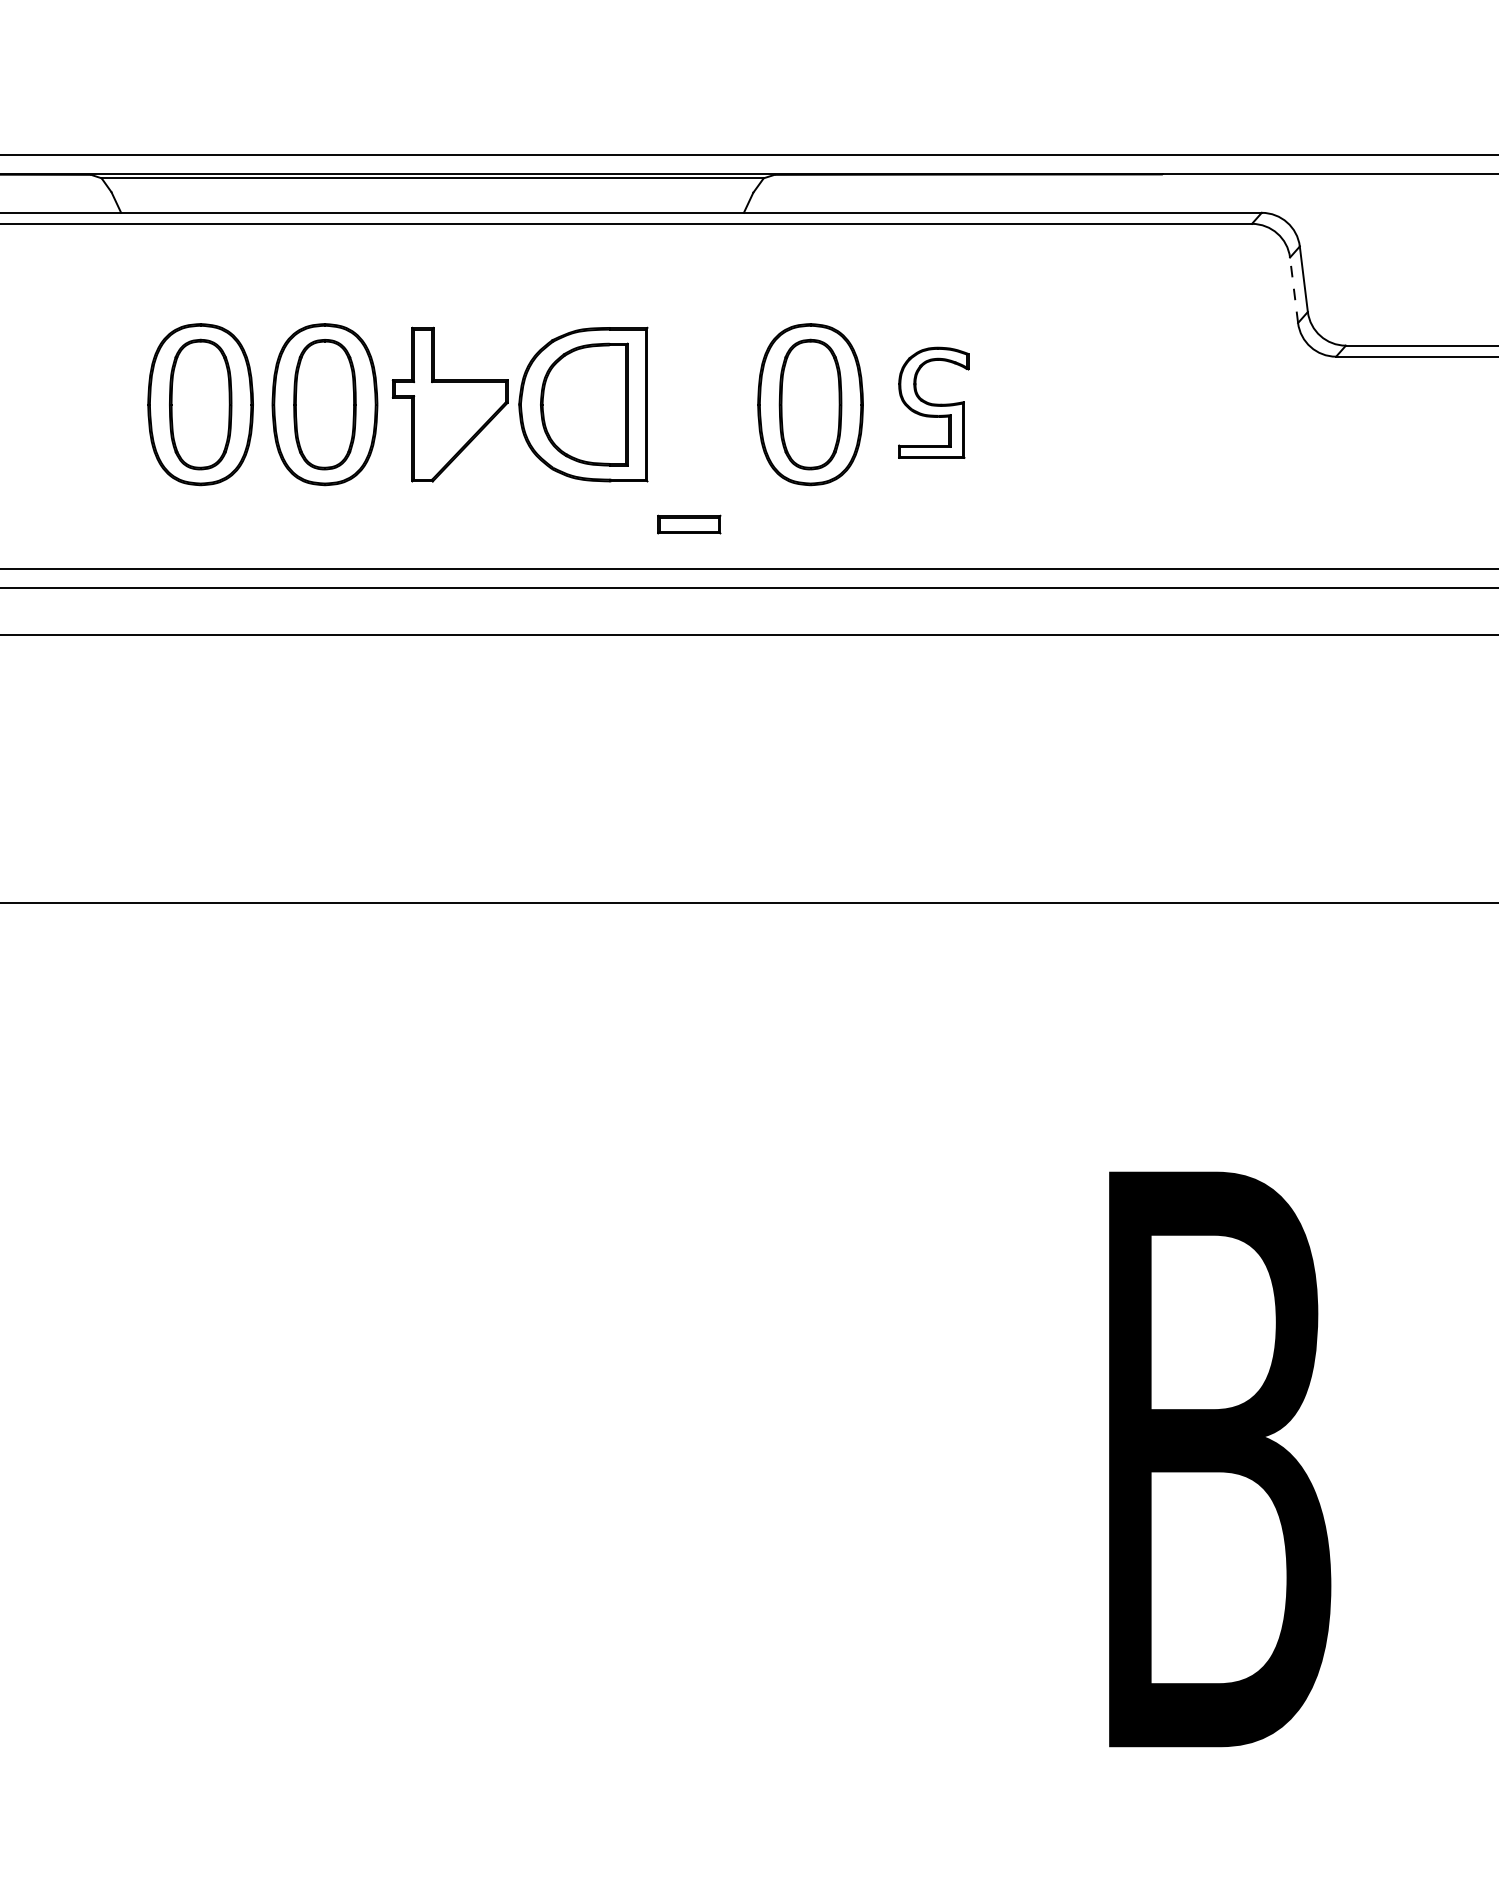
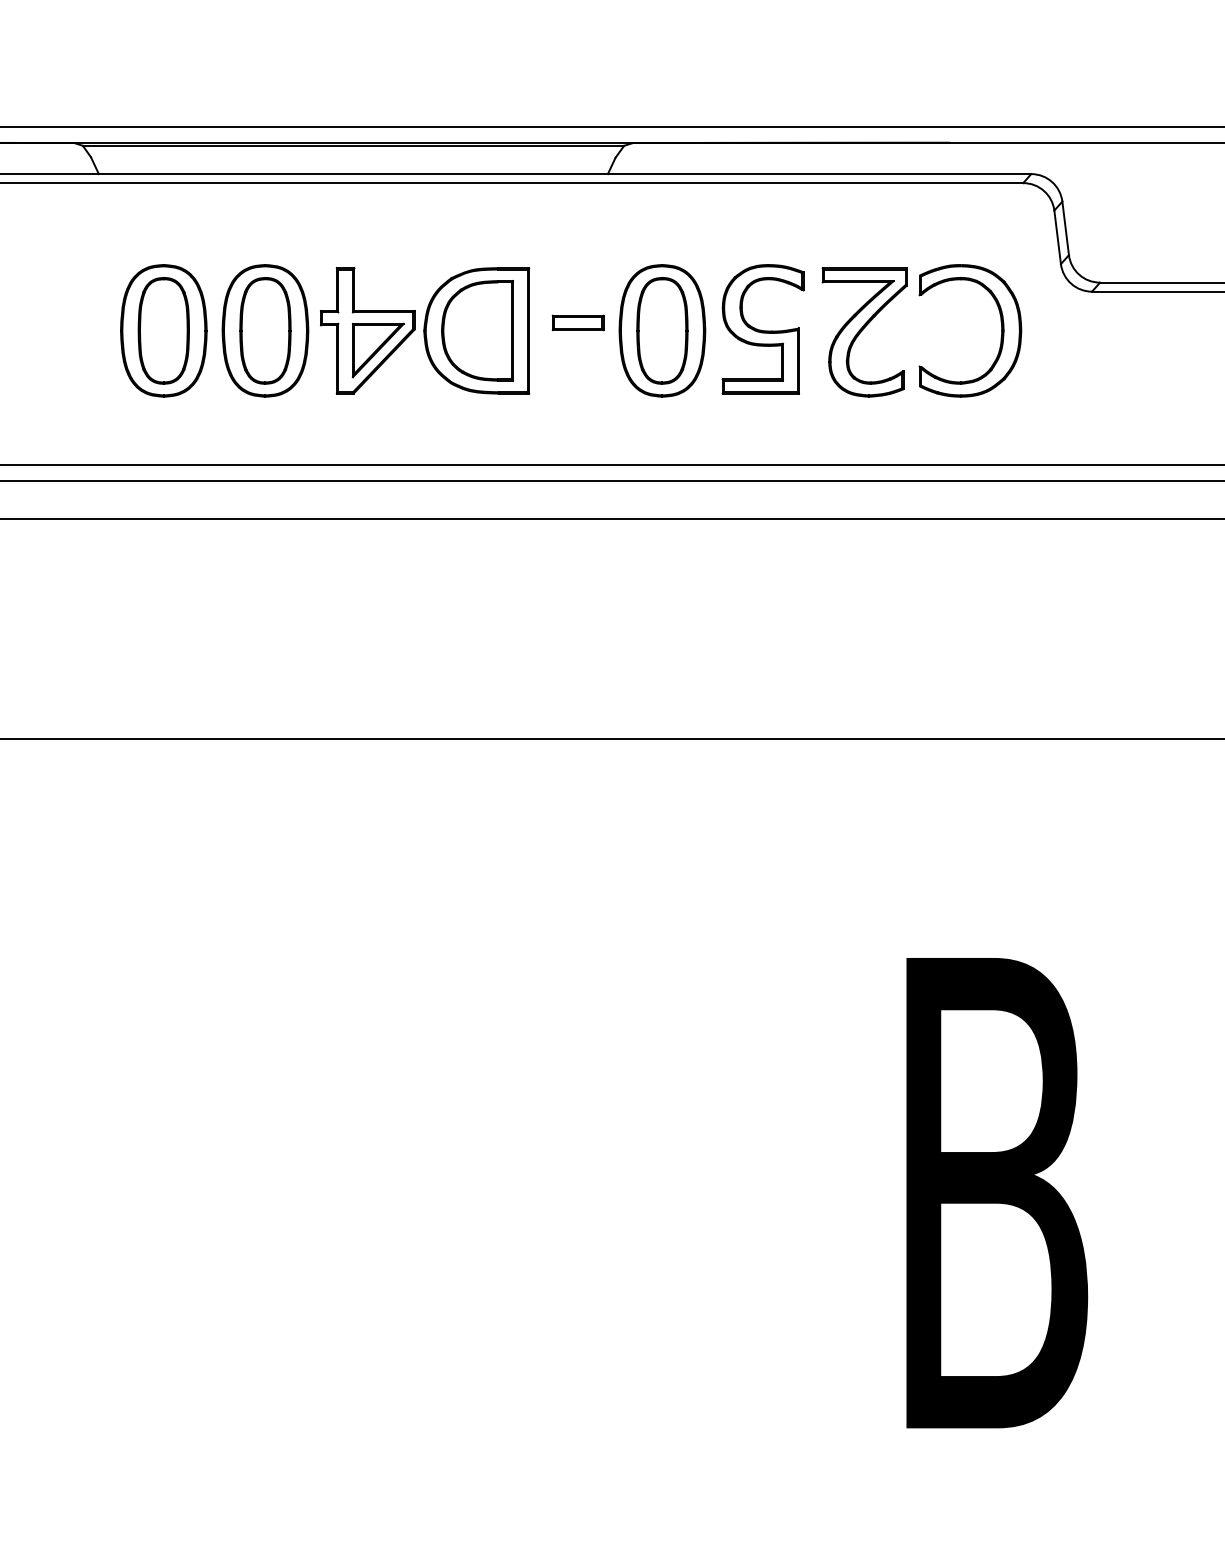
line: (1293, 290) -> (1057, 237), dashed -> solid
part: (932, 402) -> (762, 329), size x1.43
part: (1057, 406) -> (864, 332), added
part: (1224, 412) -> (1000, 337), added
part: (462, 428) -> (377, 350), added
part: (688, 524) -> (577, 322), moved

